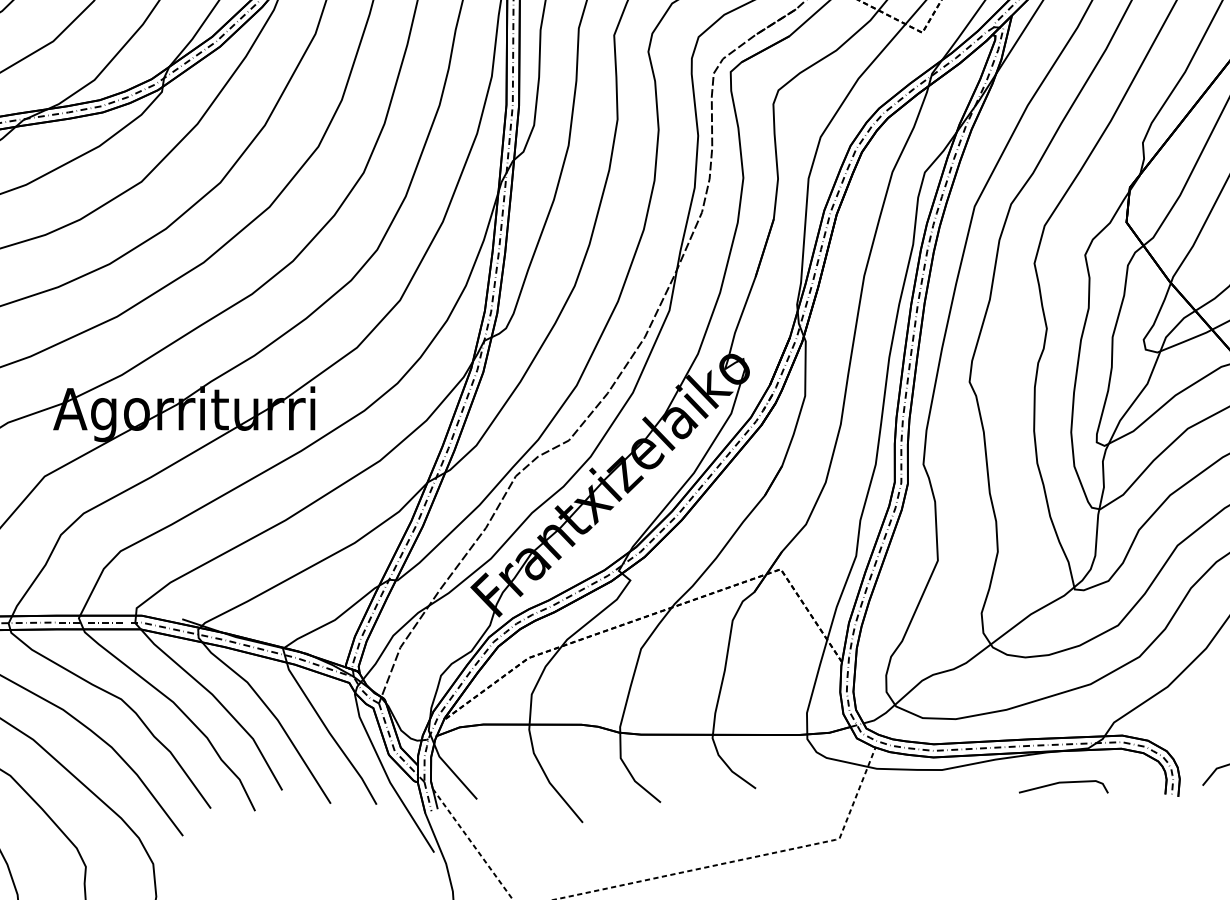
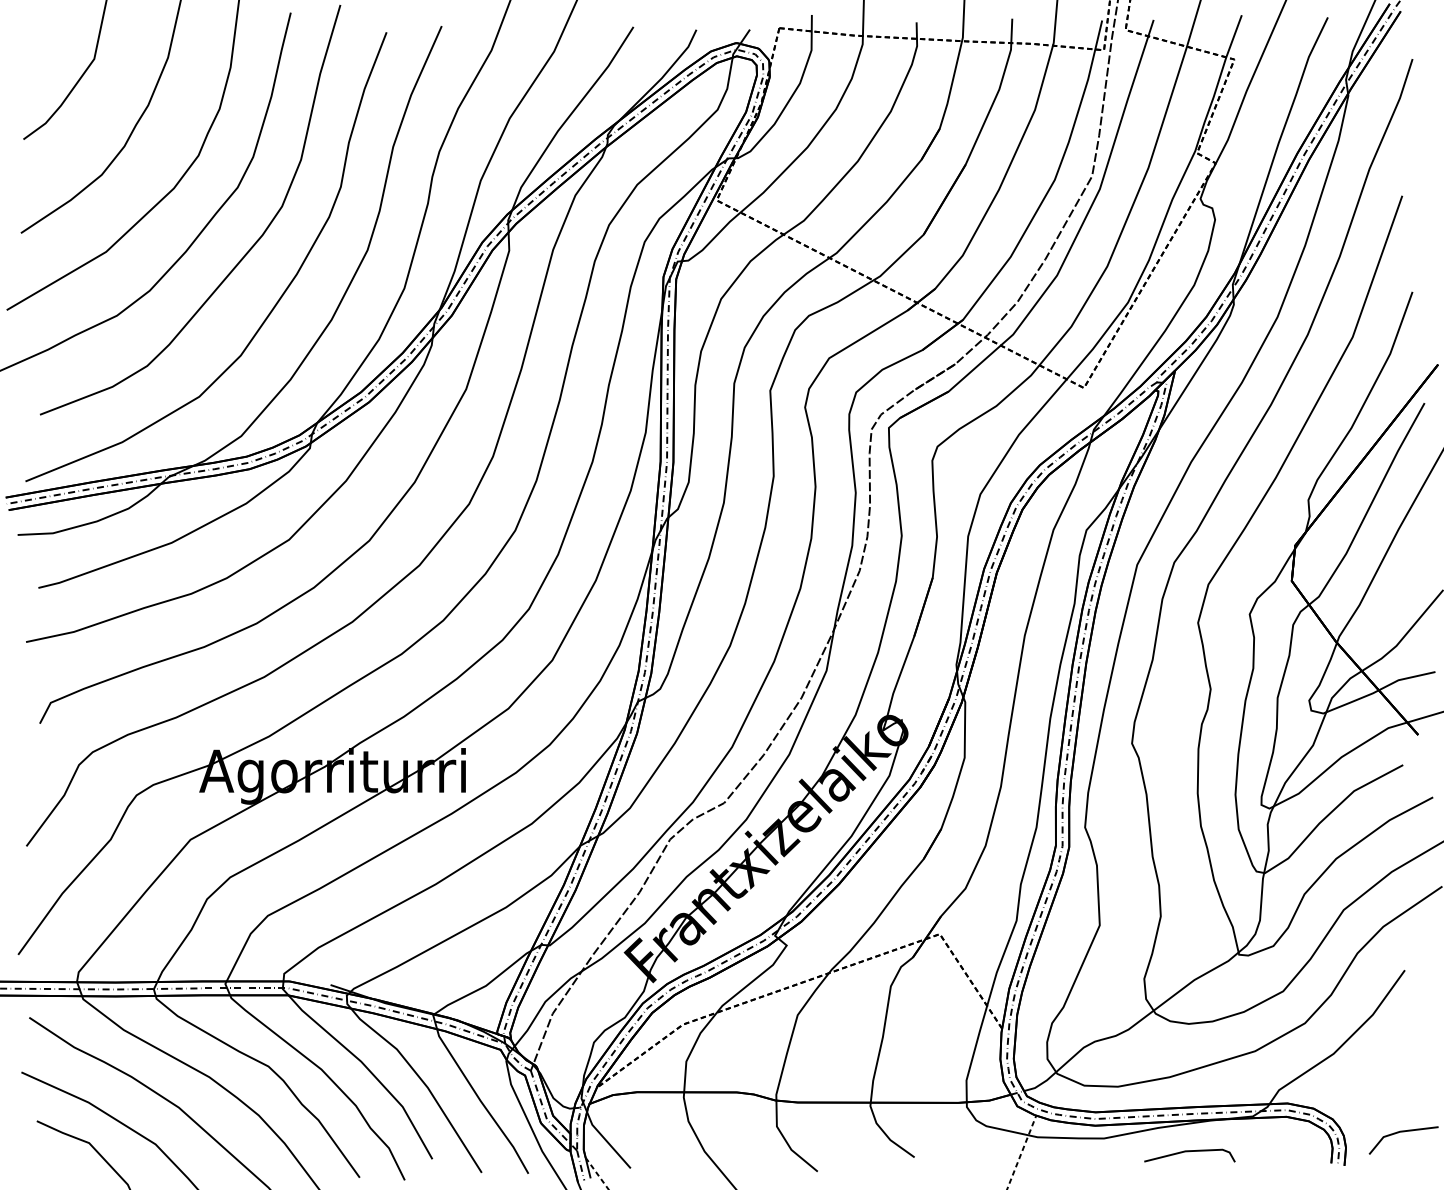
line: (1063, 783) -> (1189, 1152), moved

